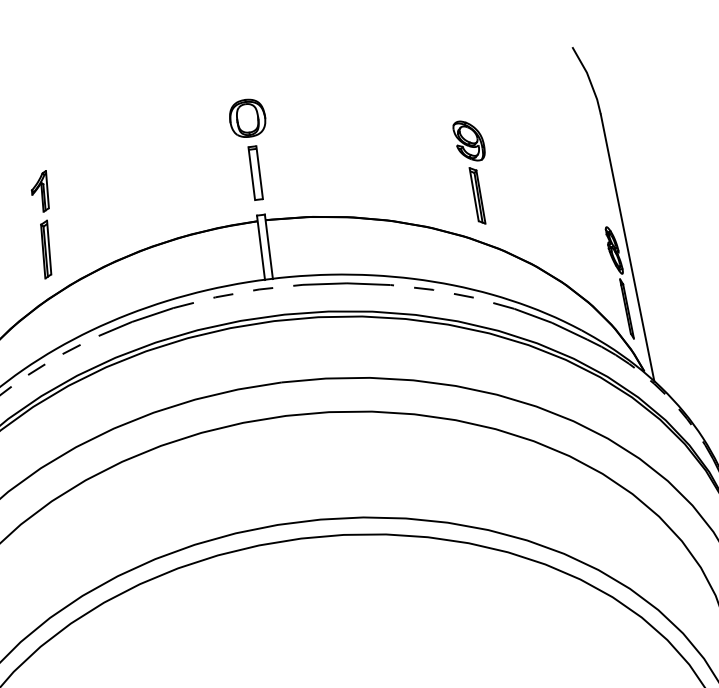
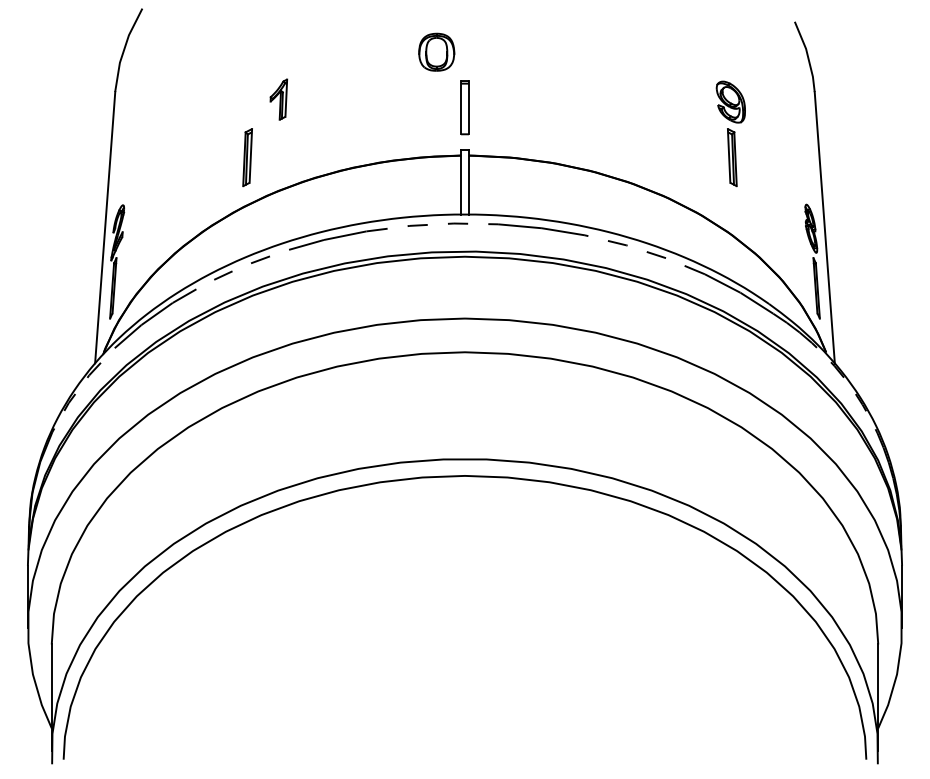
part: (247, 117) -> (436, 51), moved
part: (472, 172) -> (730, 133), moved
part: (39, 191) -> (278, 99), moved

